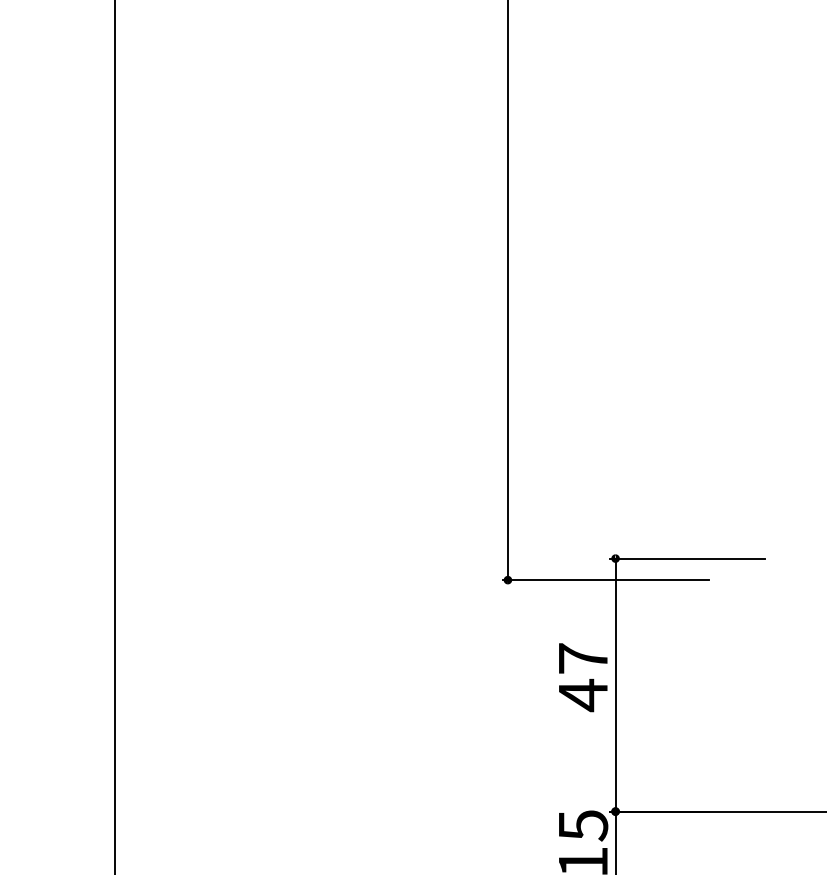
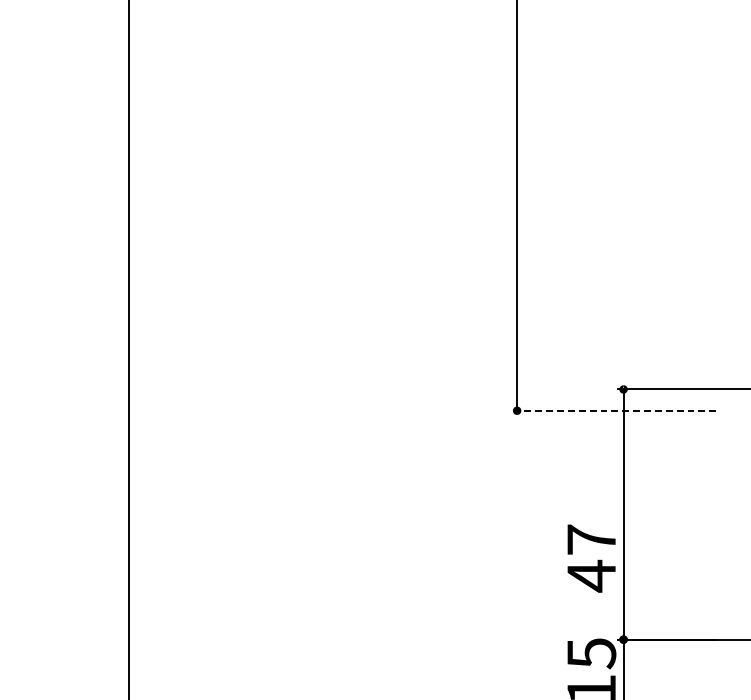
line: (605, 580) -> (613, 411), solid -> dashed
text: (583, 677) -> (591, 558), moved

